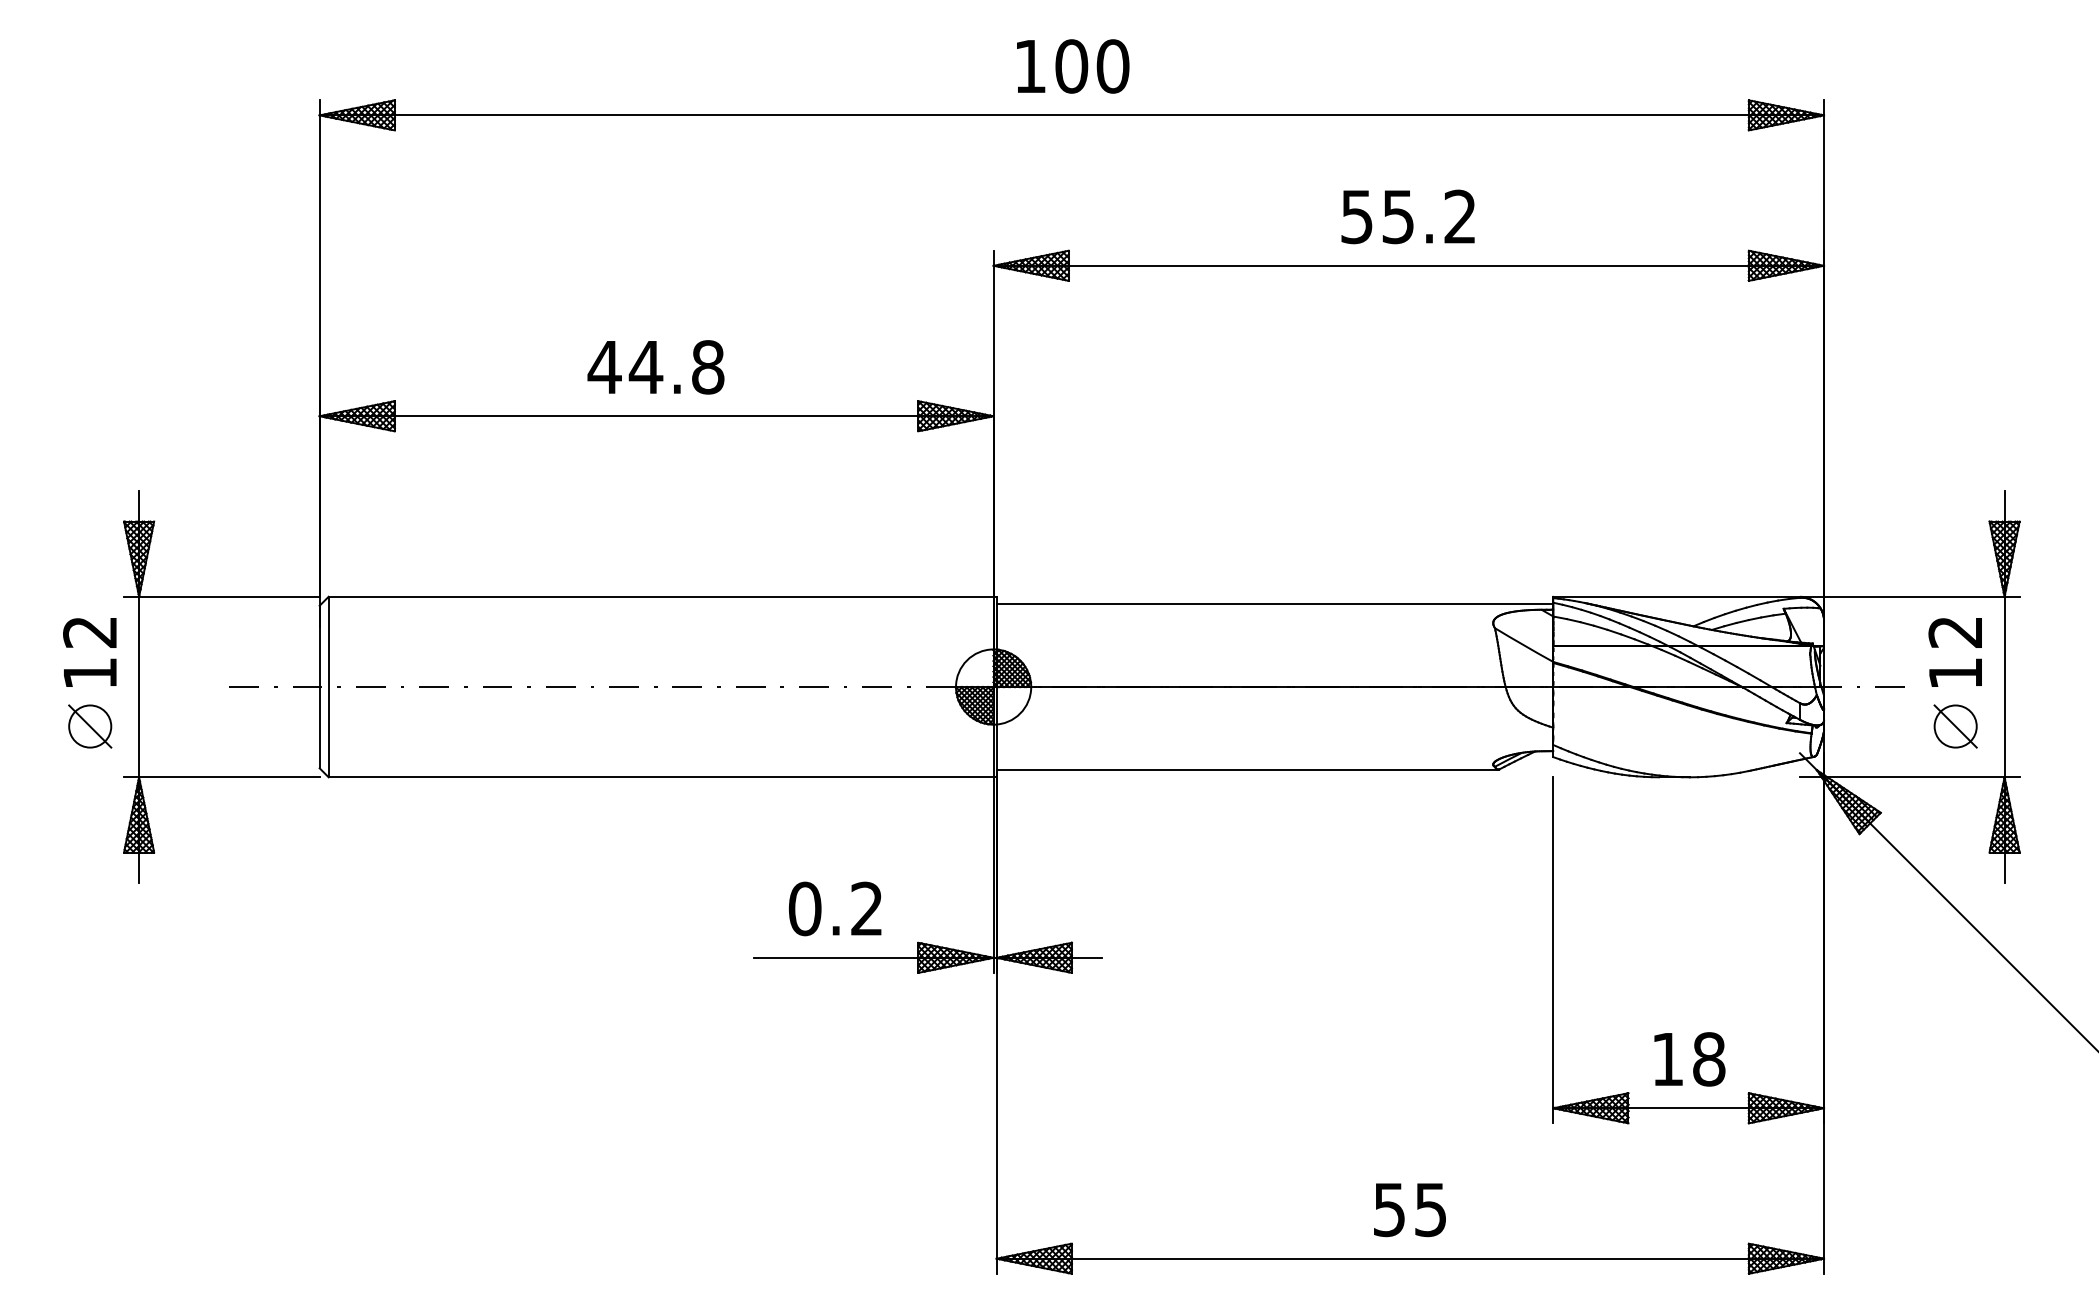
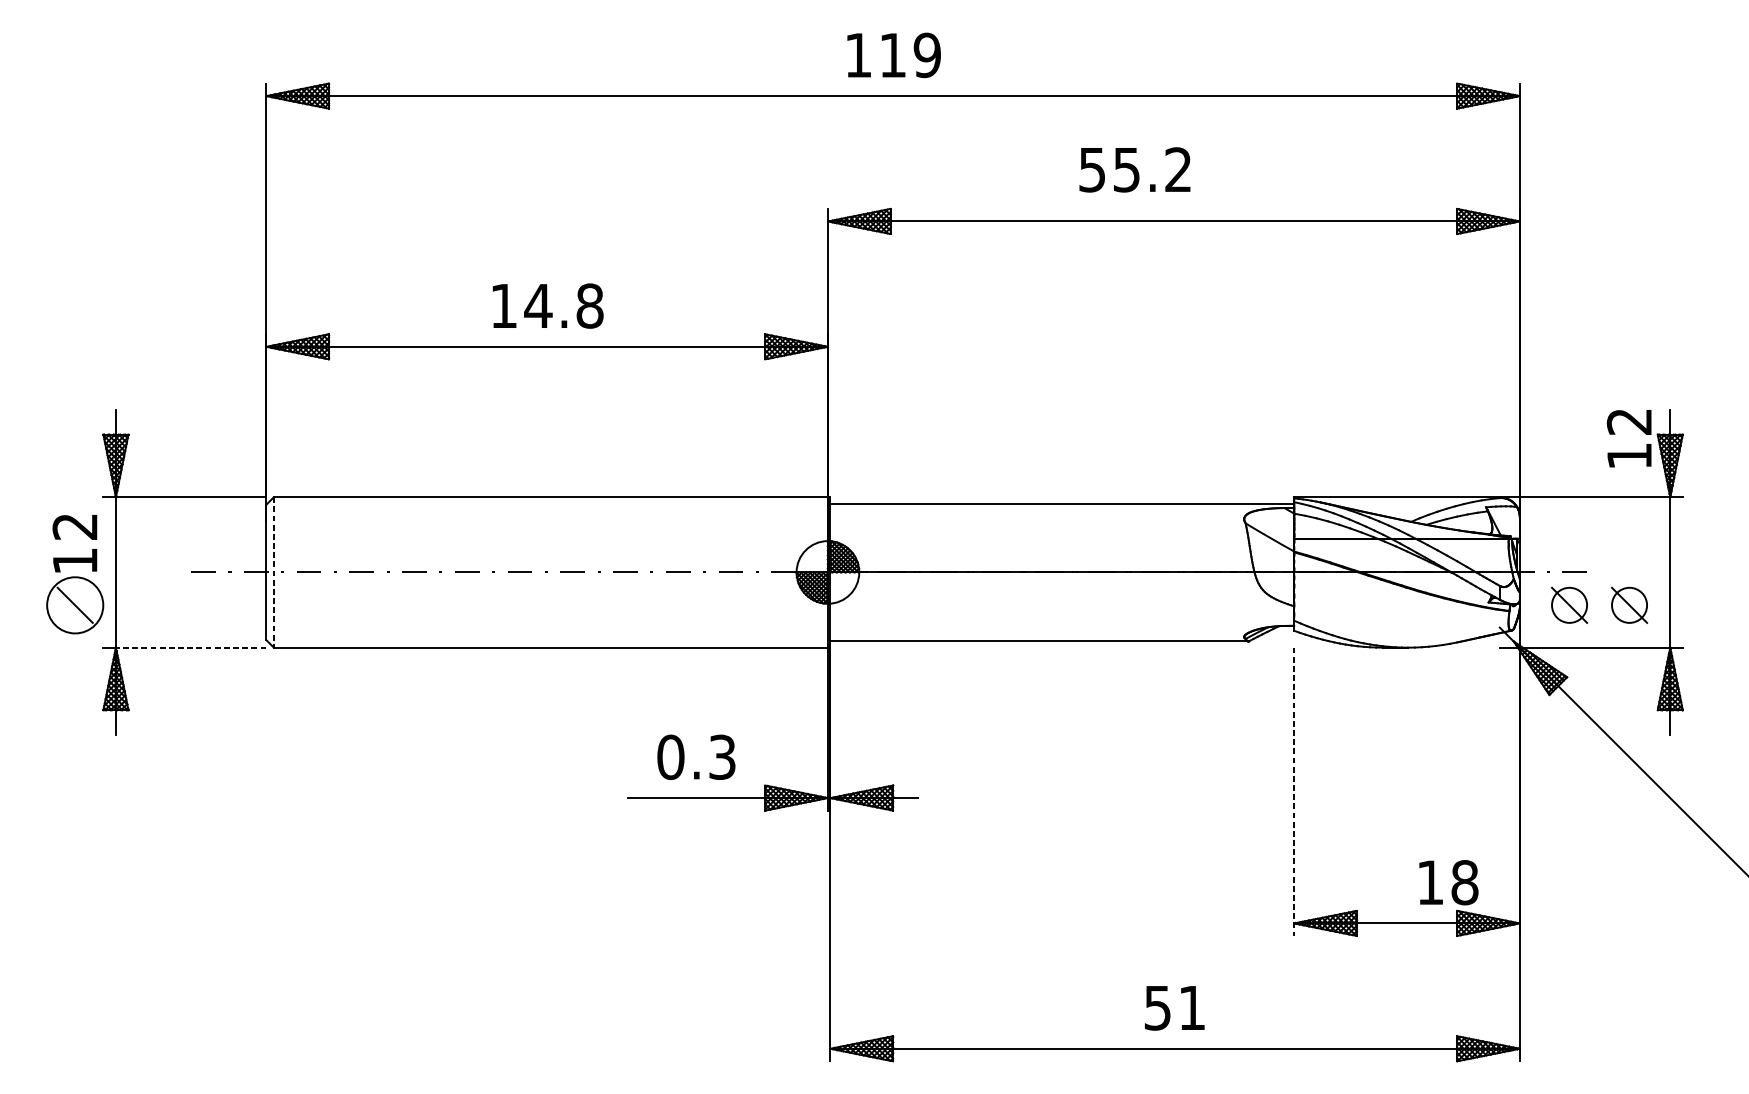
text: (1092, 66) -> (910, 55), 100 -> 119
text: (1407, 216) -> (1134, 169), moved
text: (604, 367) -> (503, 306), 44.8 -> 14.8
text: (1954, 652) -> (1628, 438), moved
line: (328, 687) -> (273, 572), solid -> dashed
circle: (90, 726) -> (75, 605), size x1.6
part: (1883, 726) -> (1569, 605), added
line: (228, 777) -> (190, 647), solid -> dashed
text: (866, 908) -> (722, 756), 0.2 -> 0.3
line: (1553, 950) -> (1294, 791), solid -> dashed
text: (1689, 1059) -> (1448, 882), moved
text: (1430, 1210) -> (1191, 1008), 55 -> 51

